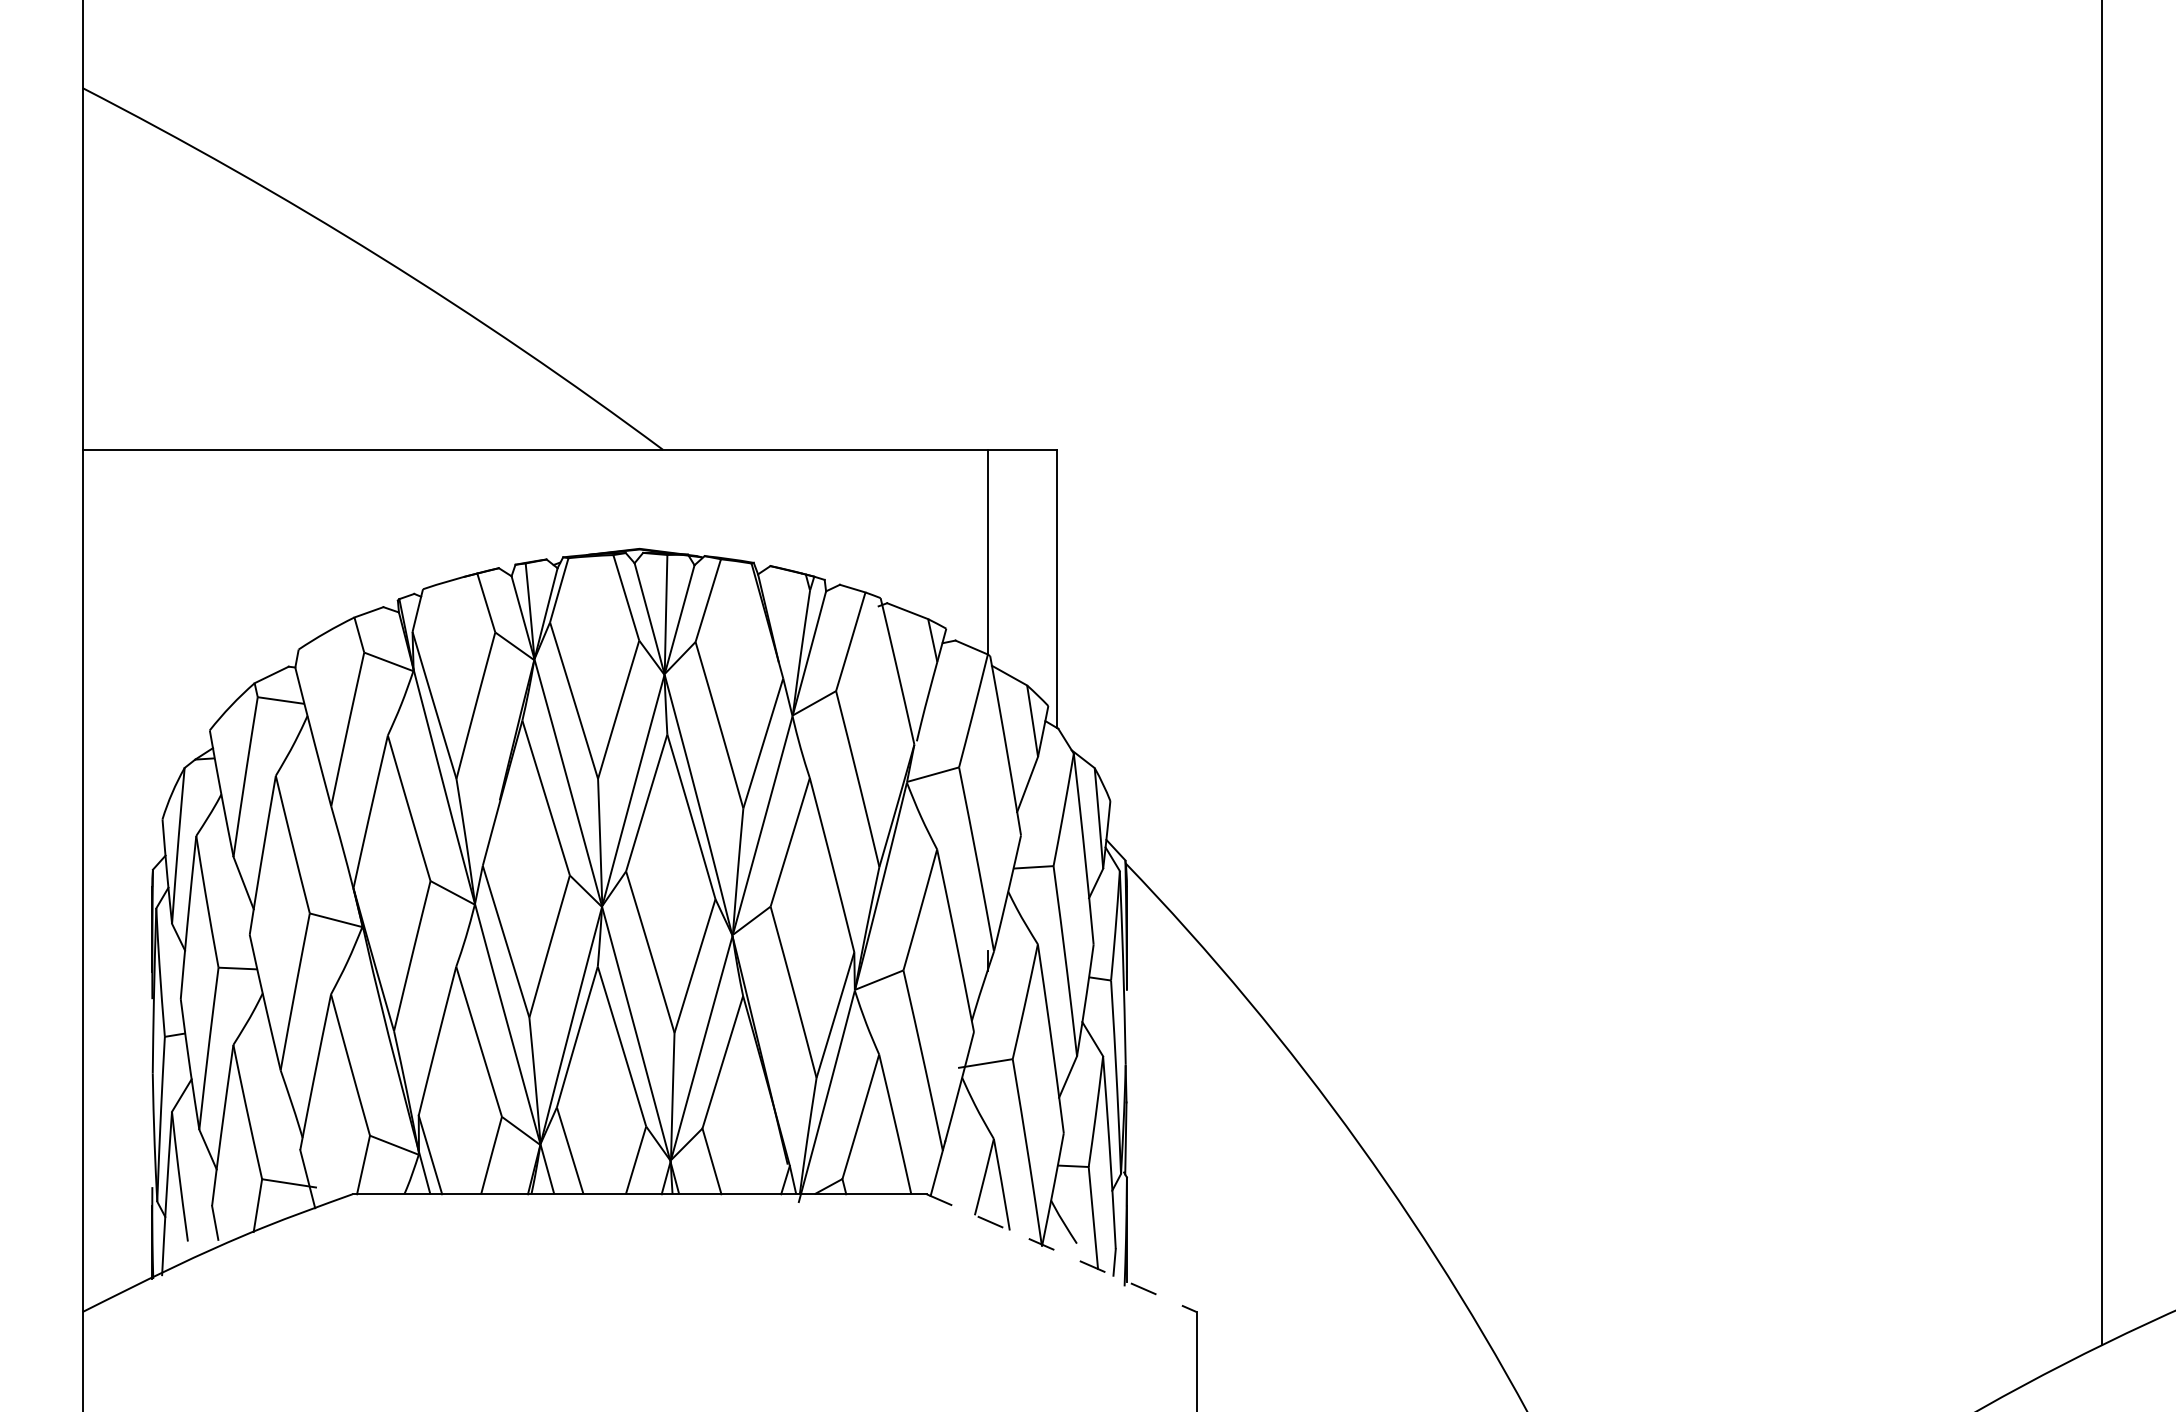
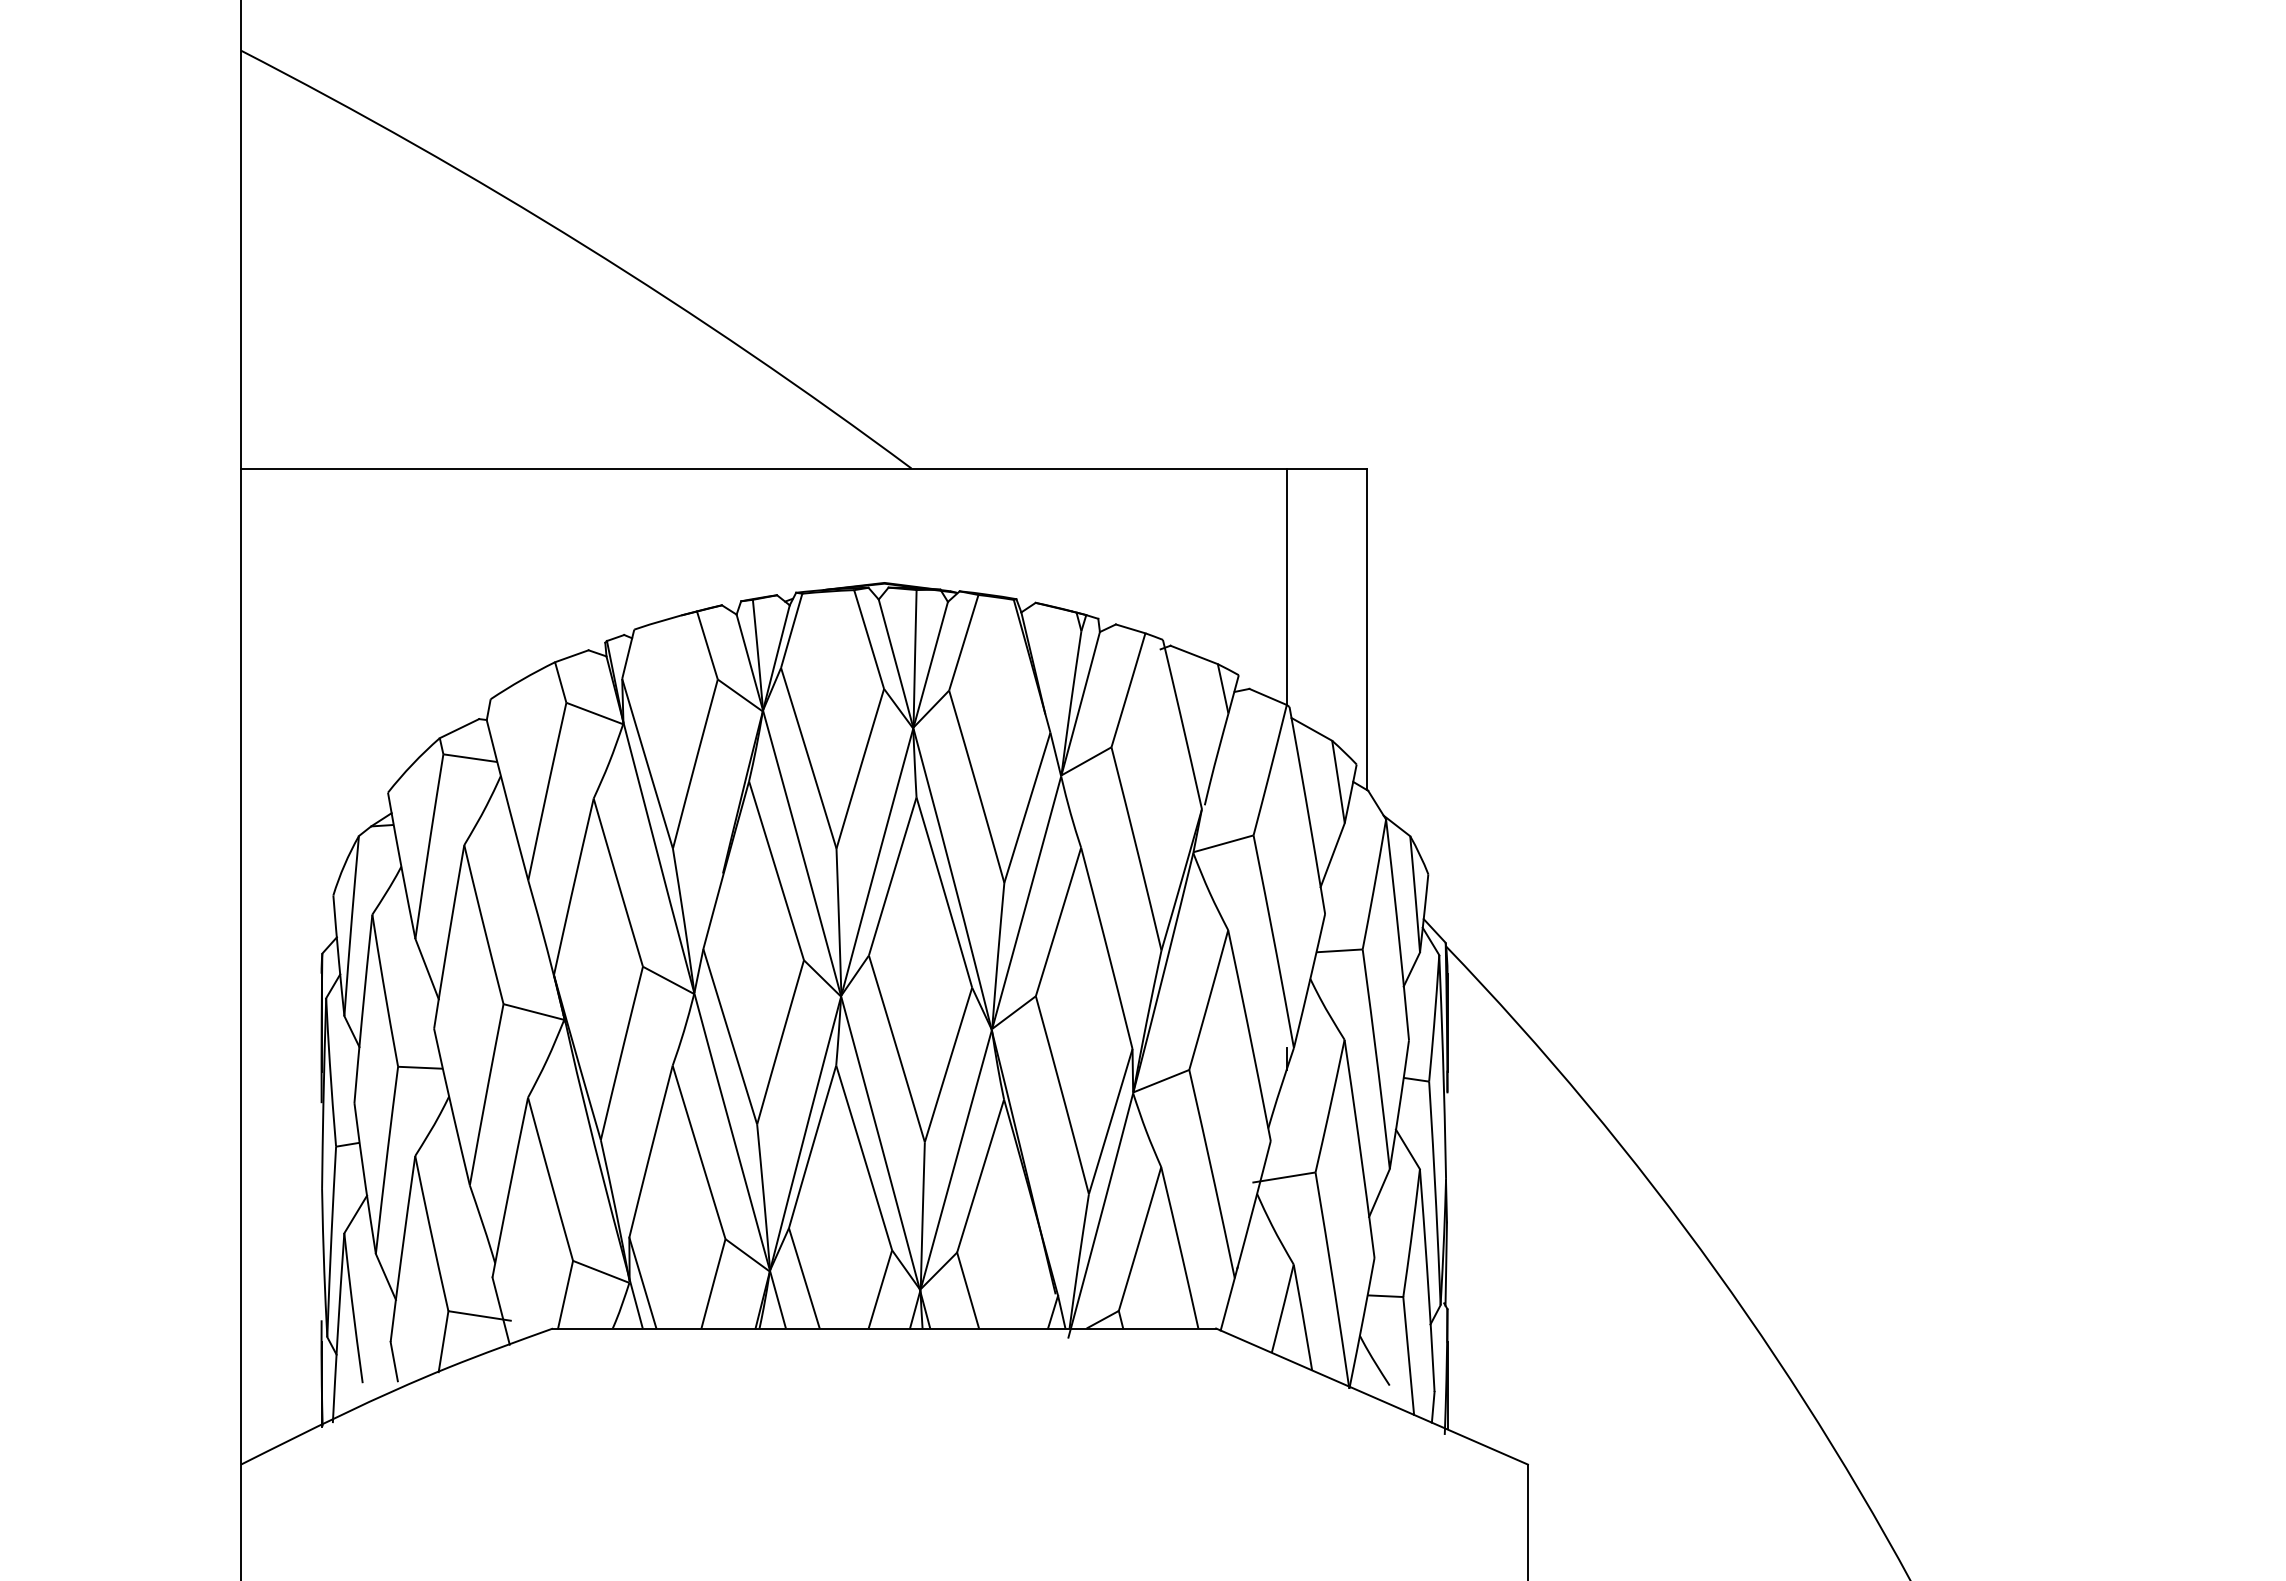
line: (1062, 1253) -> (1373, 1396), dashed -> solid

